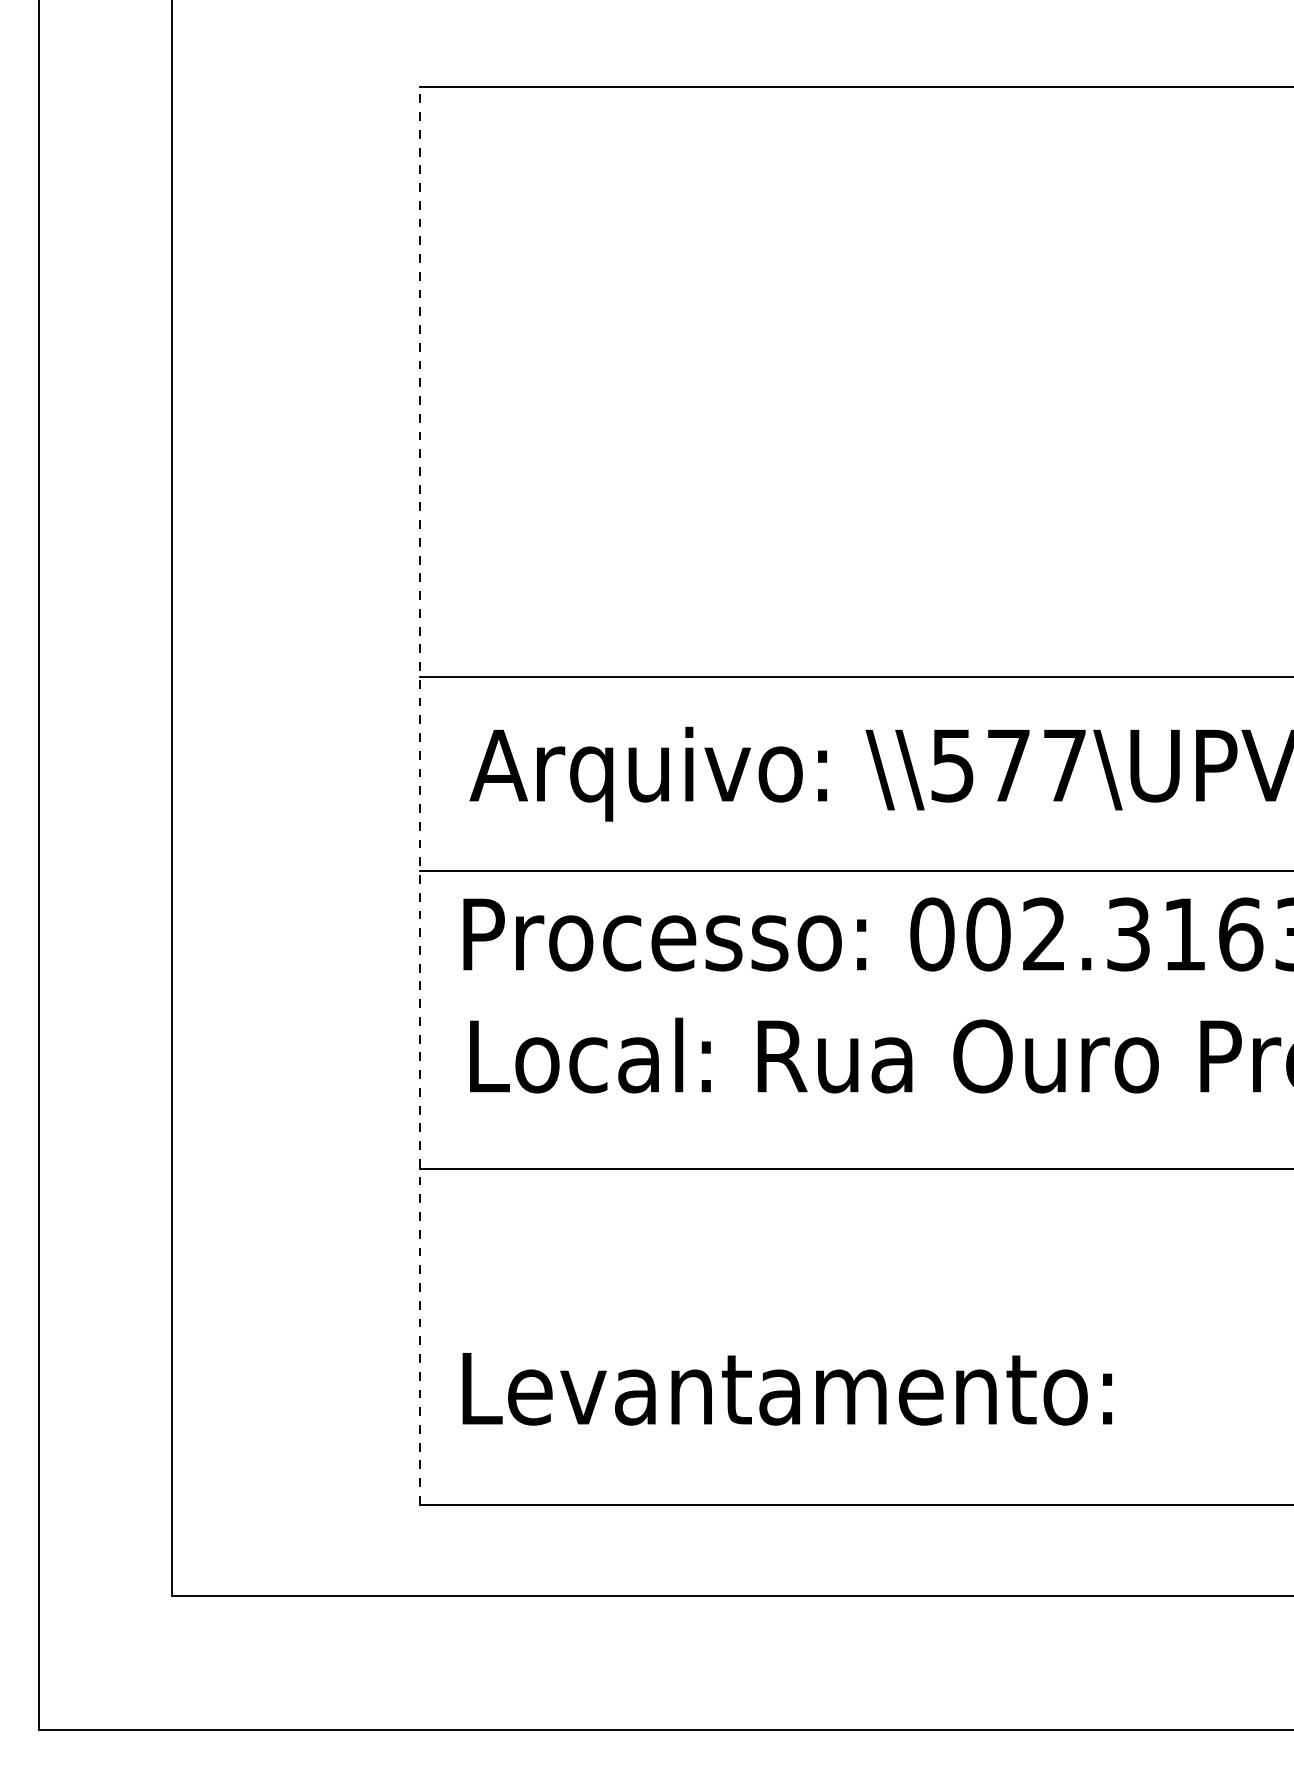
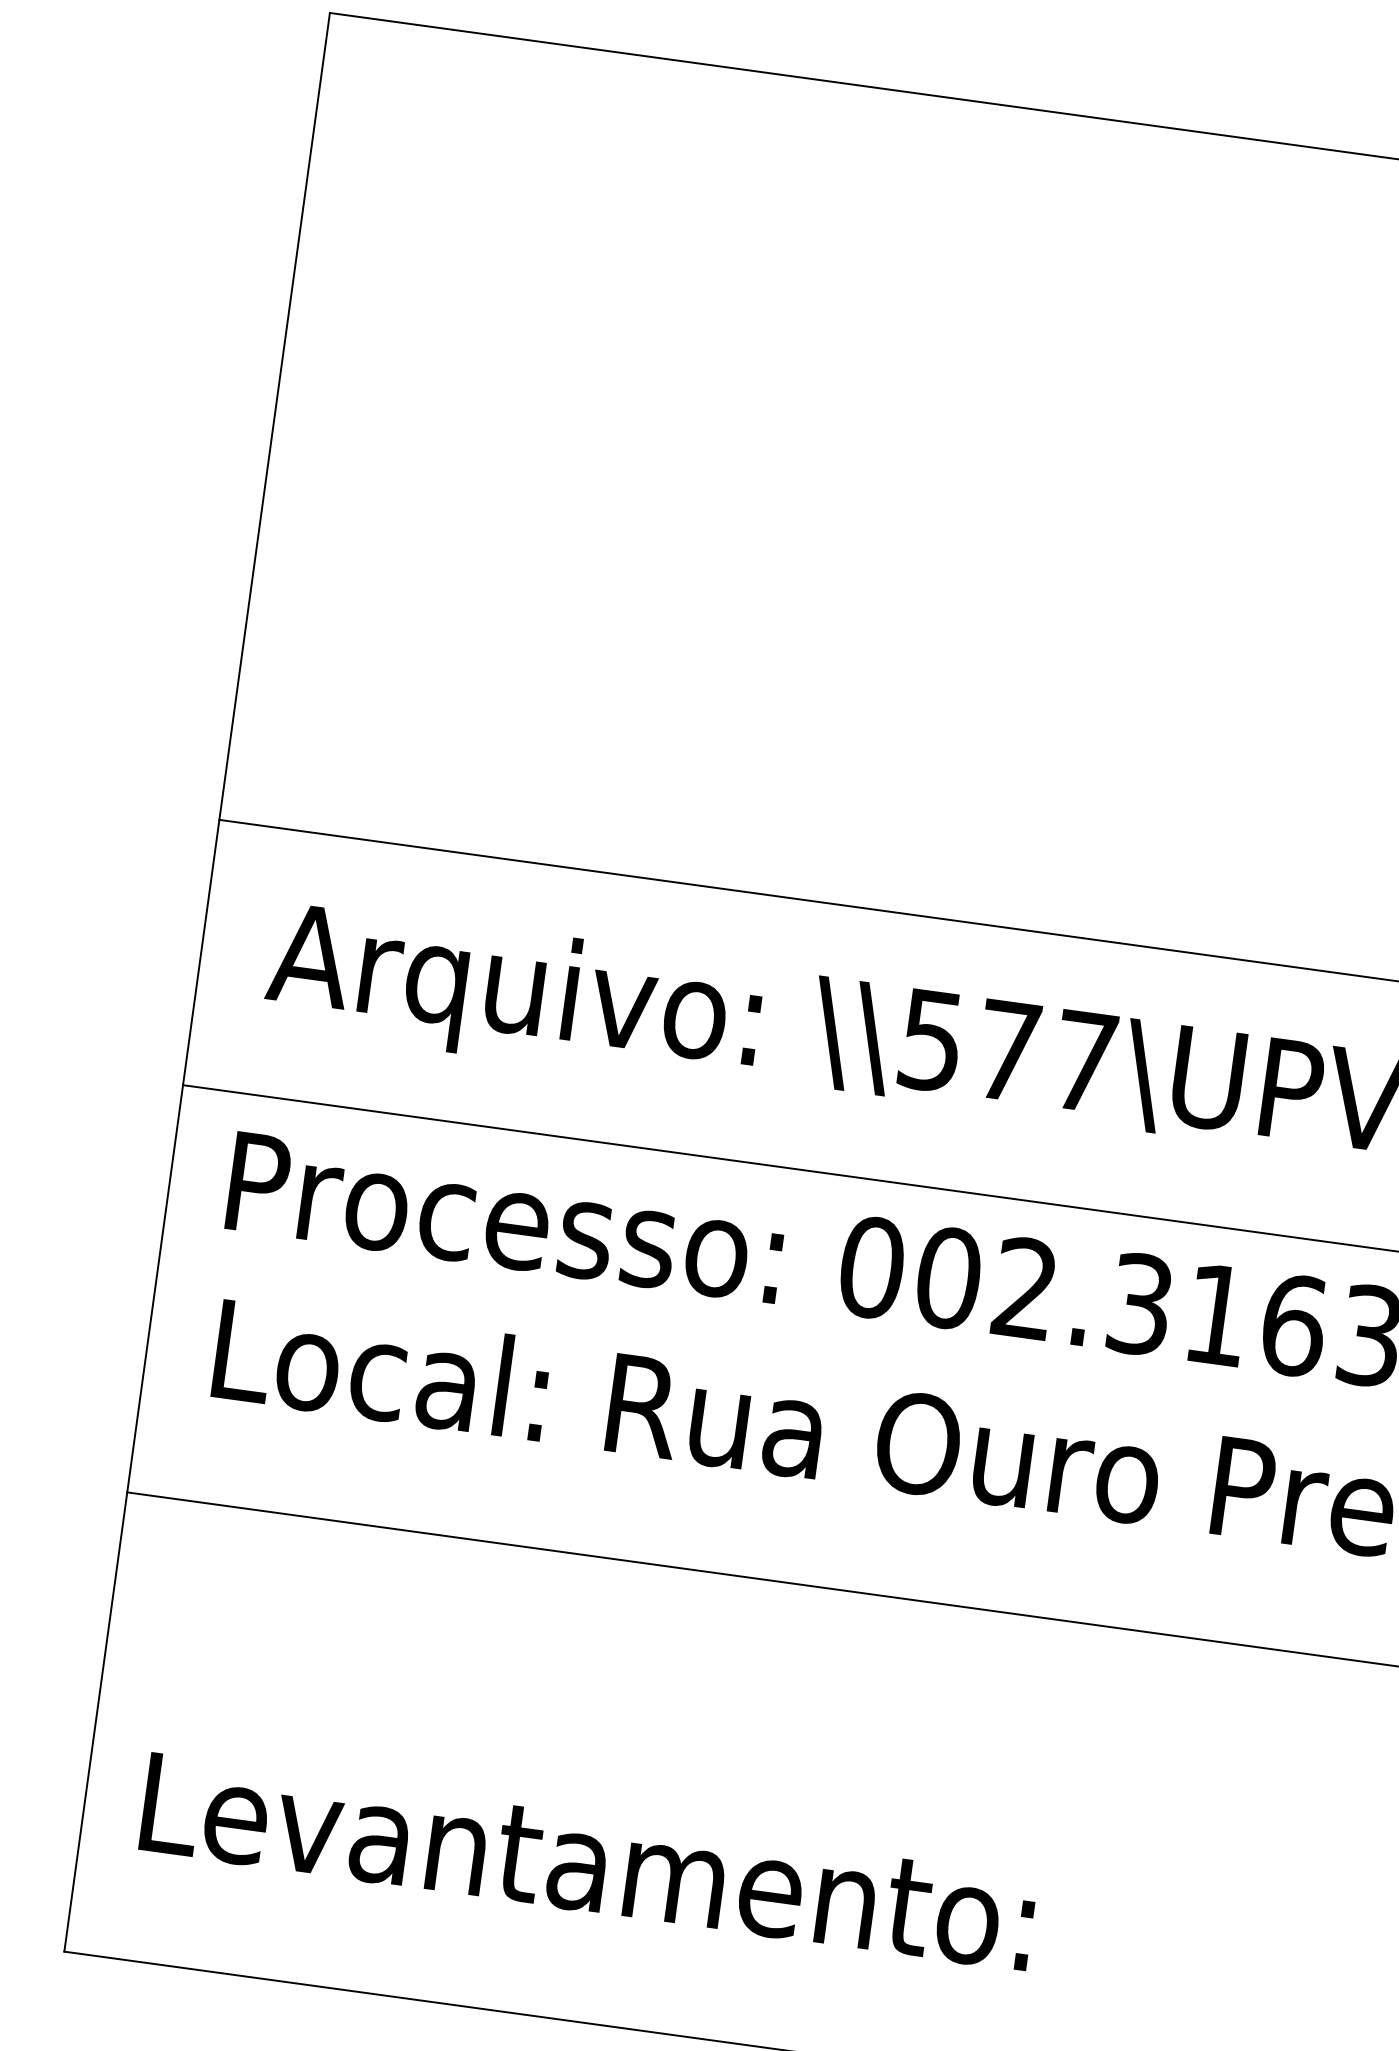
line: (419, 795) -> (196, 981), dashed -> solid

